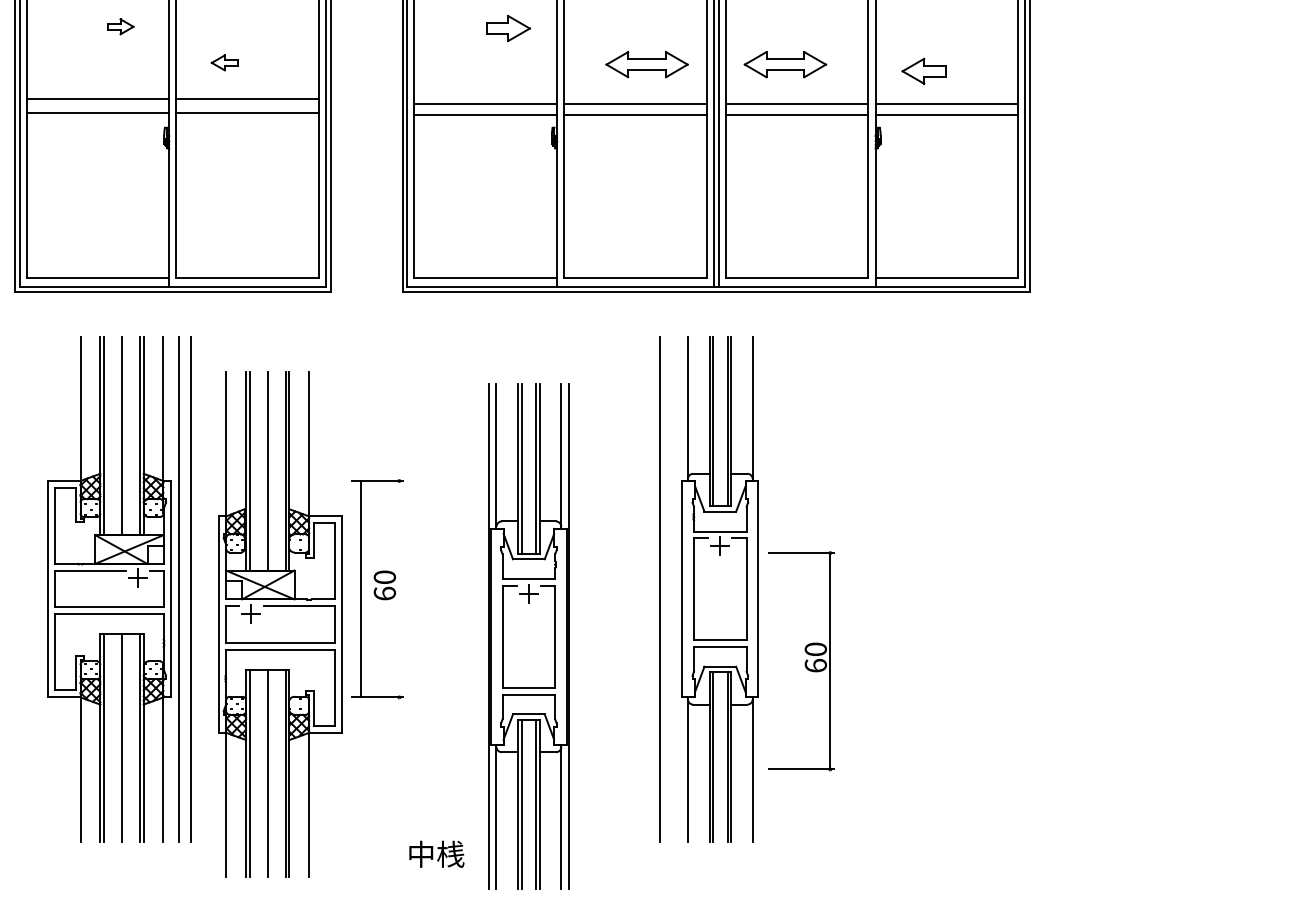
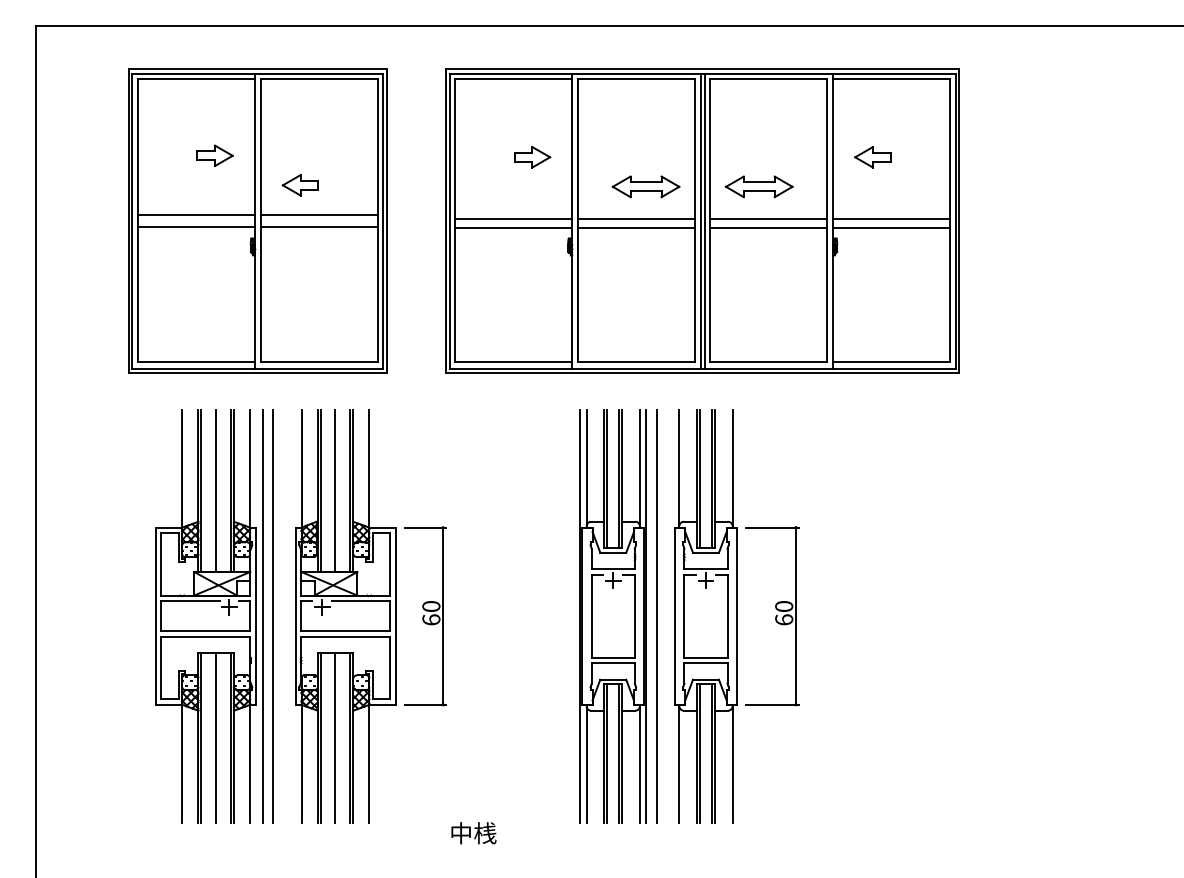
part: (119, 26) -> (214, 155), size x1.67
part: (223, 63) -> (299, 185), size x1.67
part: (923, 71) -> (872, 157), moved
line: (361, 588) -> (443, 615), moved
part: (279, 624) -> (345, 616), moved
part: (527, 637) -> (612, 616), moved
part: (801, 661) -> (772, 616), moved

